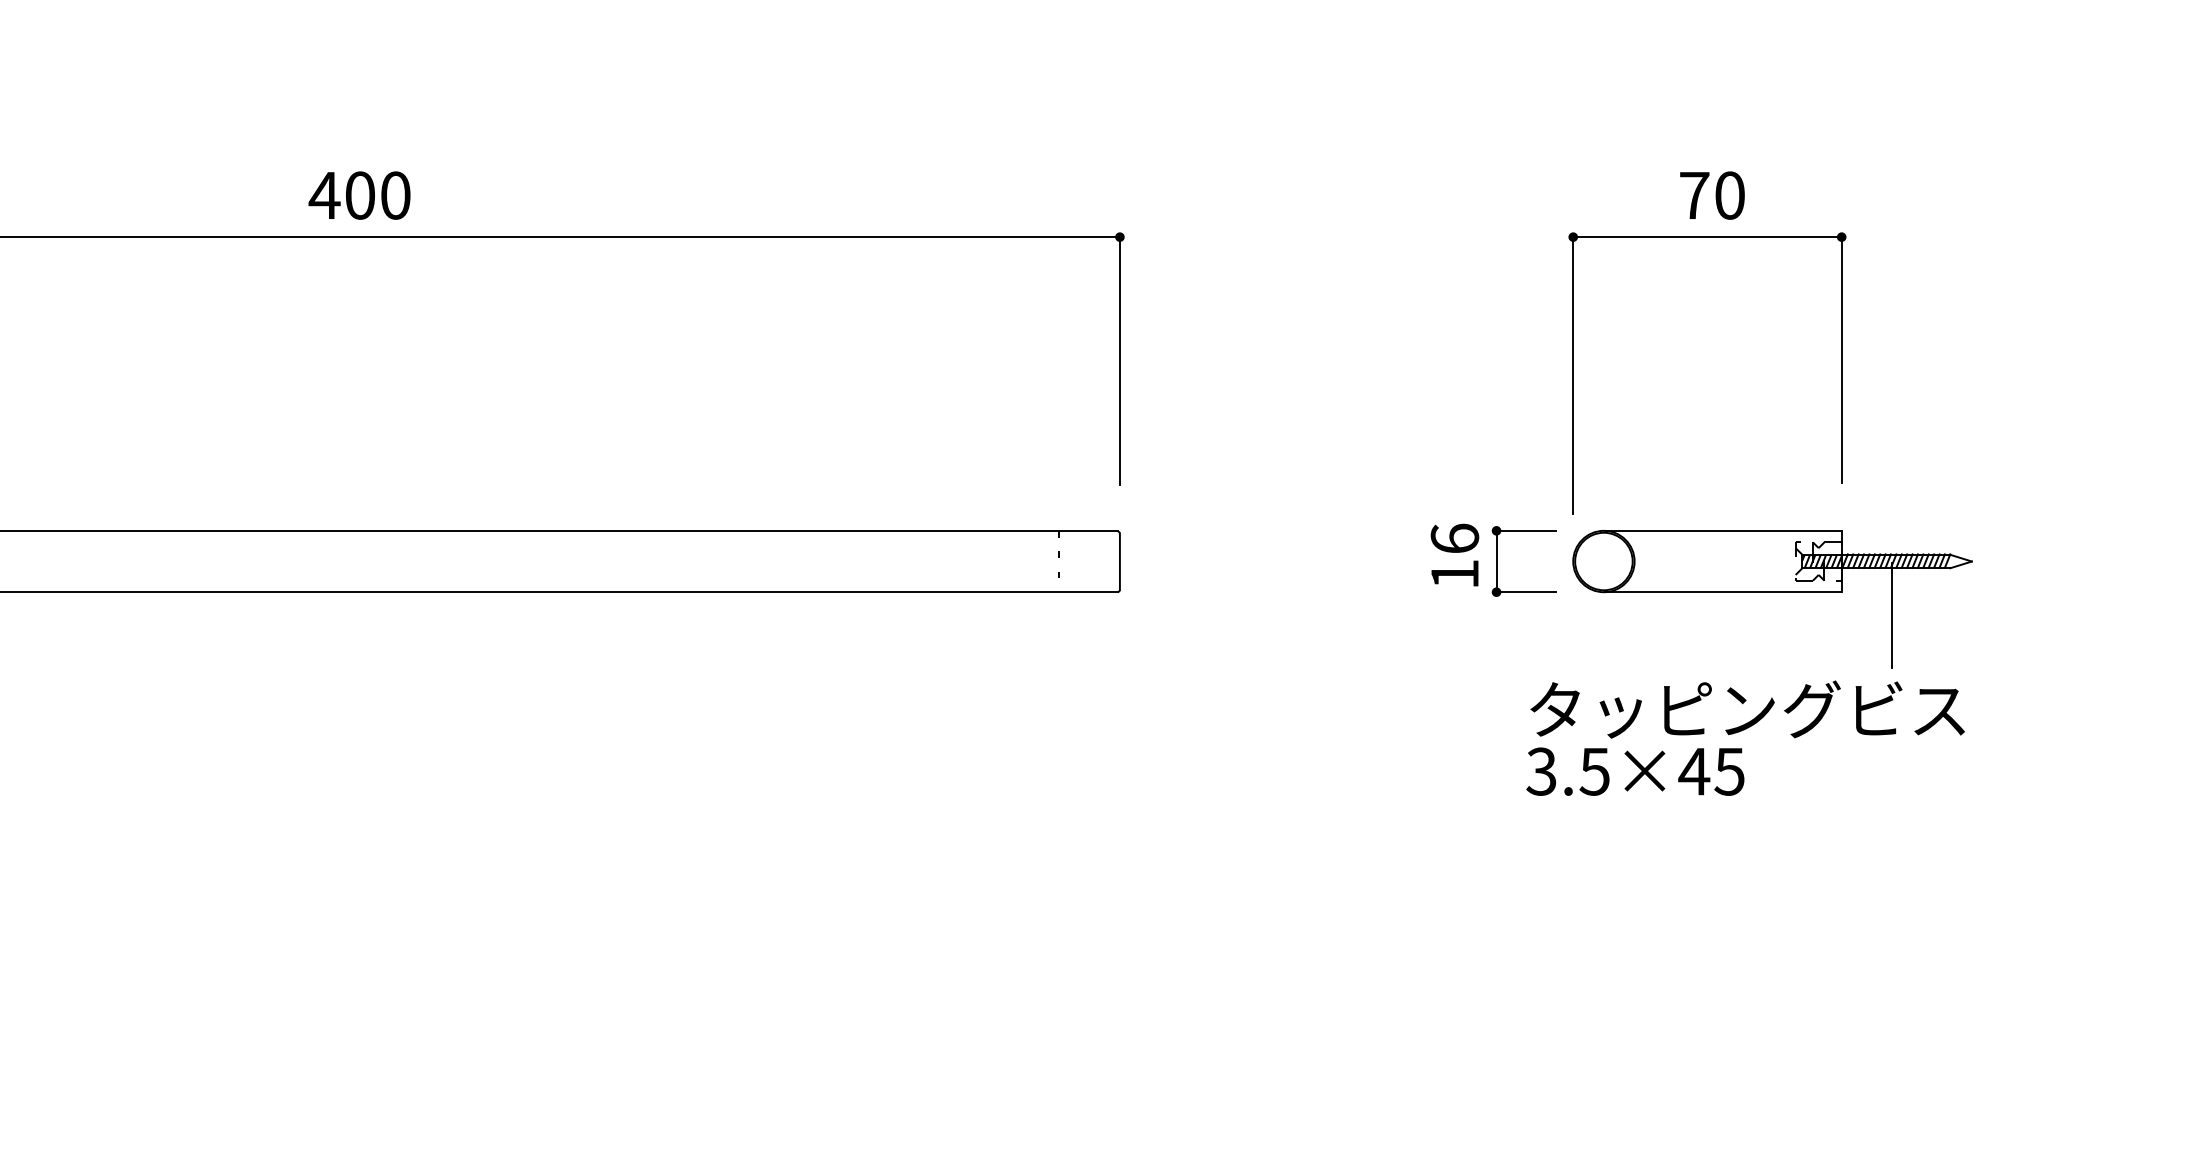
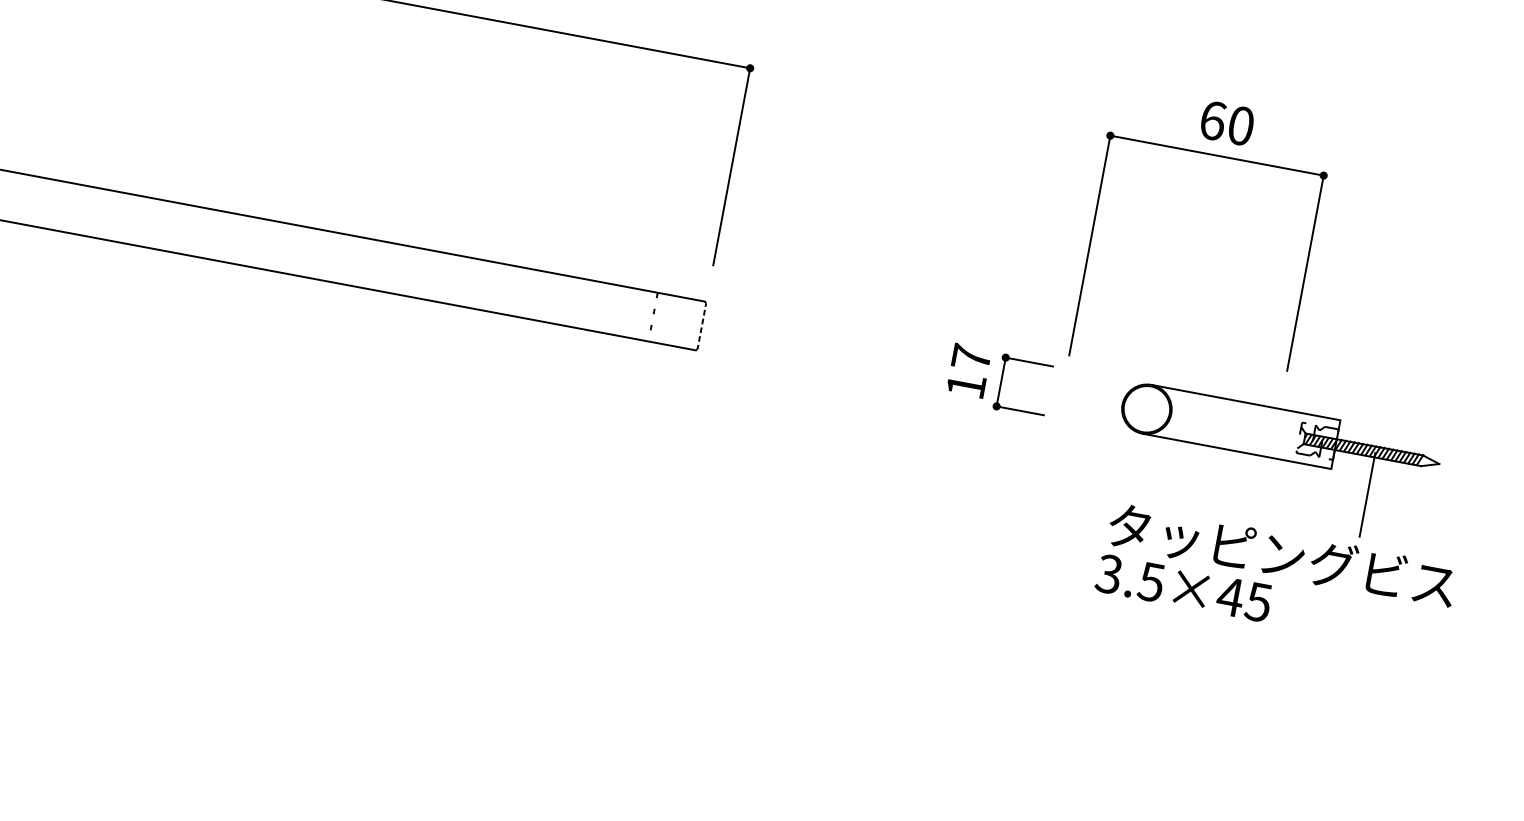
text: (1694, 195) -> (1212, 120), 70 -> 60
text: (1454, 538) -> (971, 357), 16 -> 17
line: (1119, 561) -> (701, 325), solid -> dashed
part: (1772, 592) -> (1276, 458), moved
text: (1745, 737) -> (1276, 577), moved

